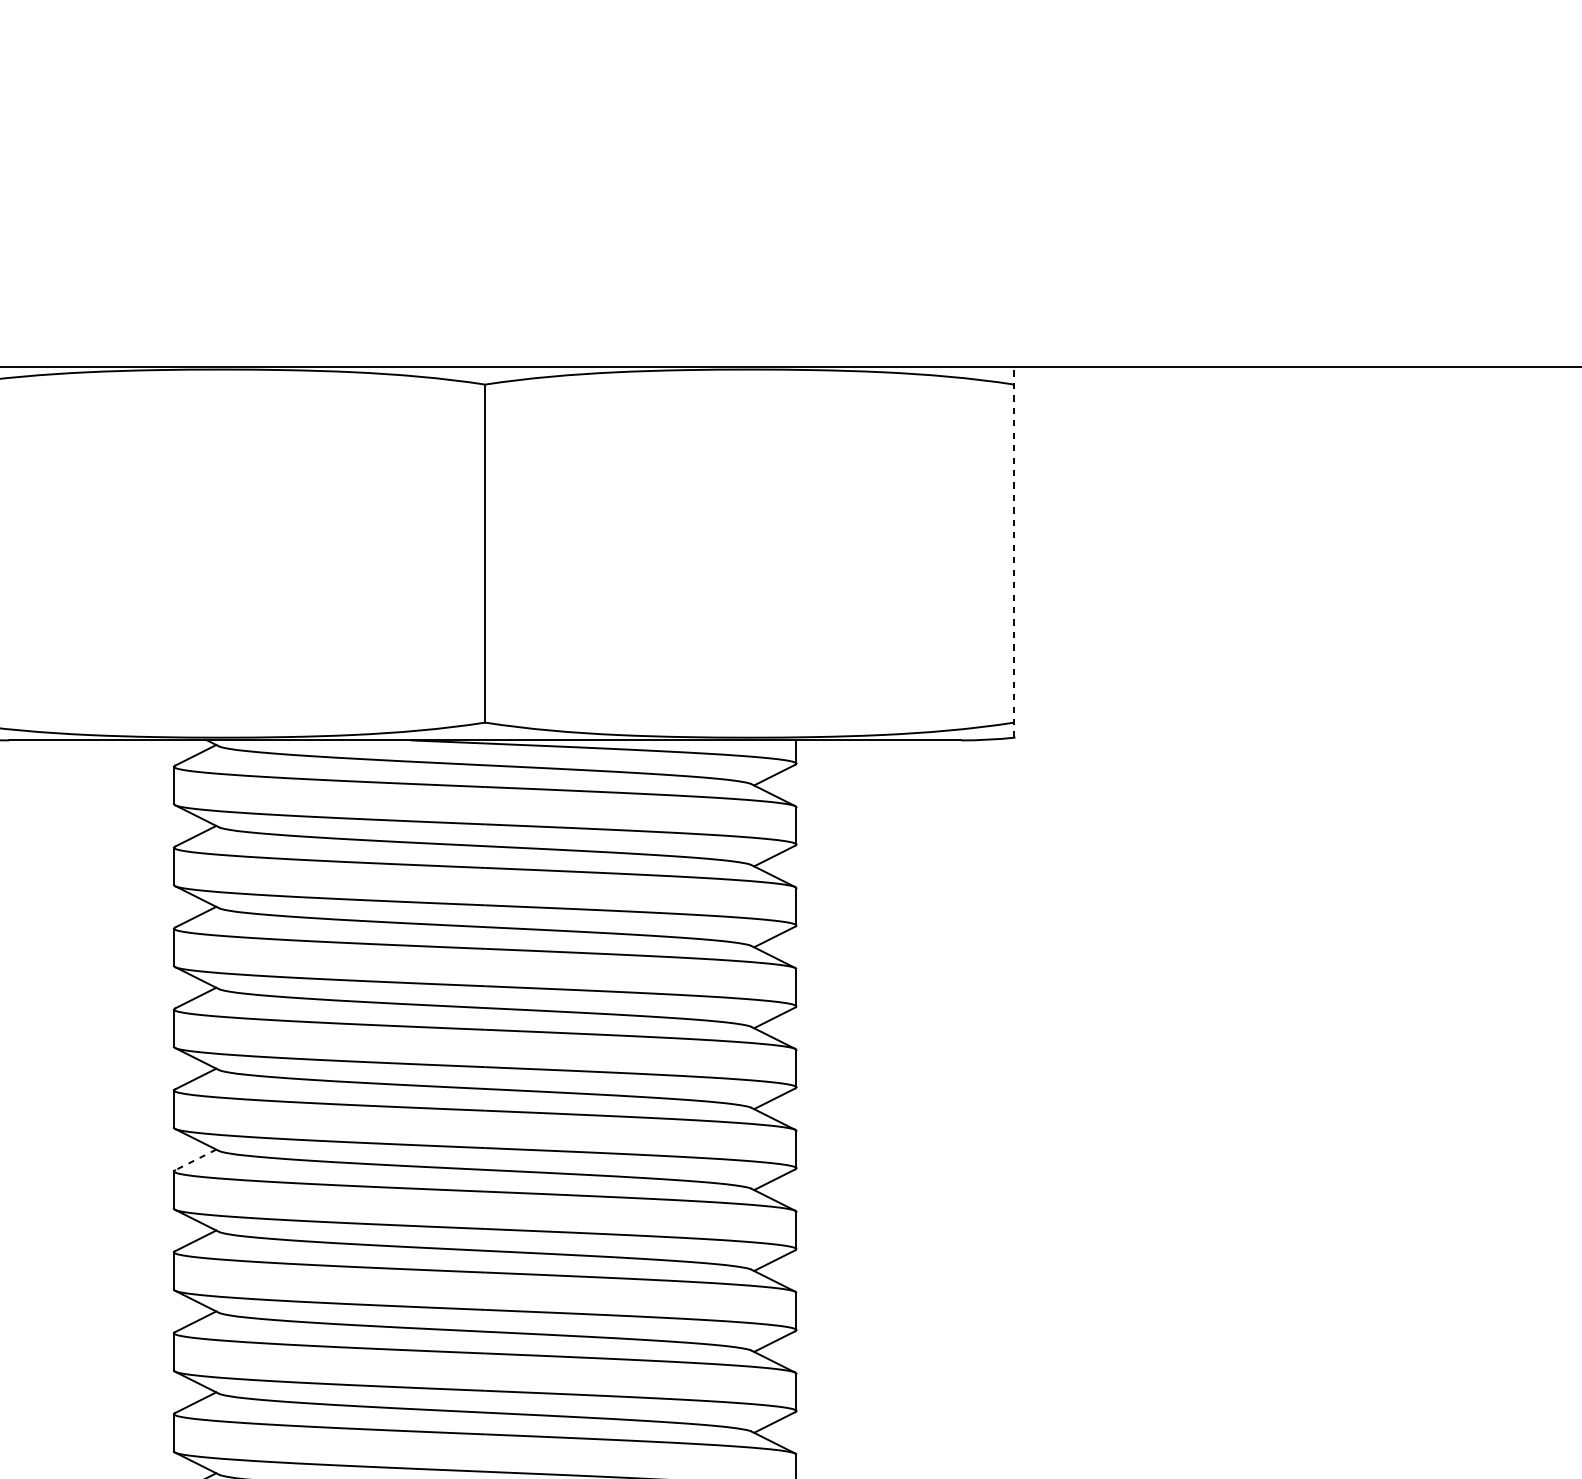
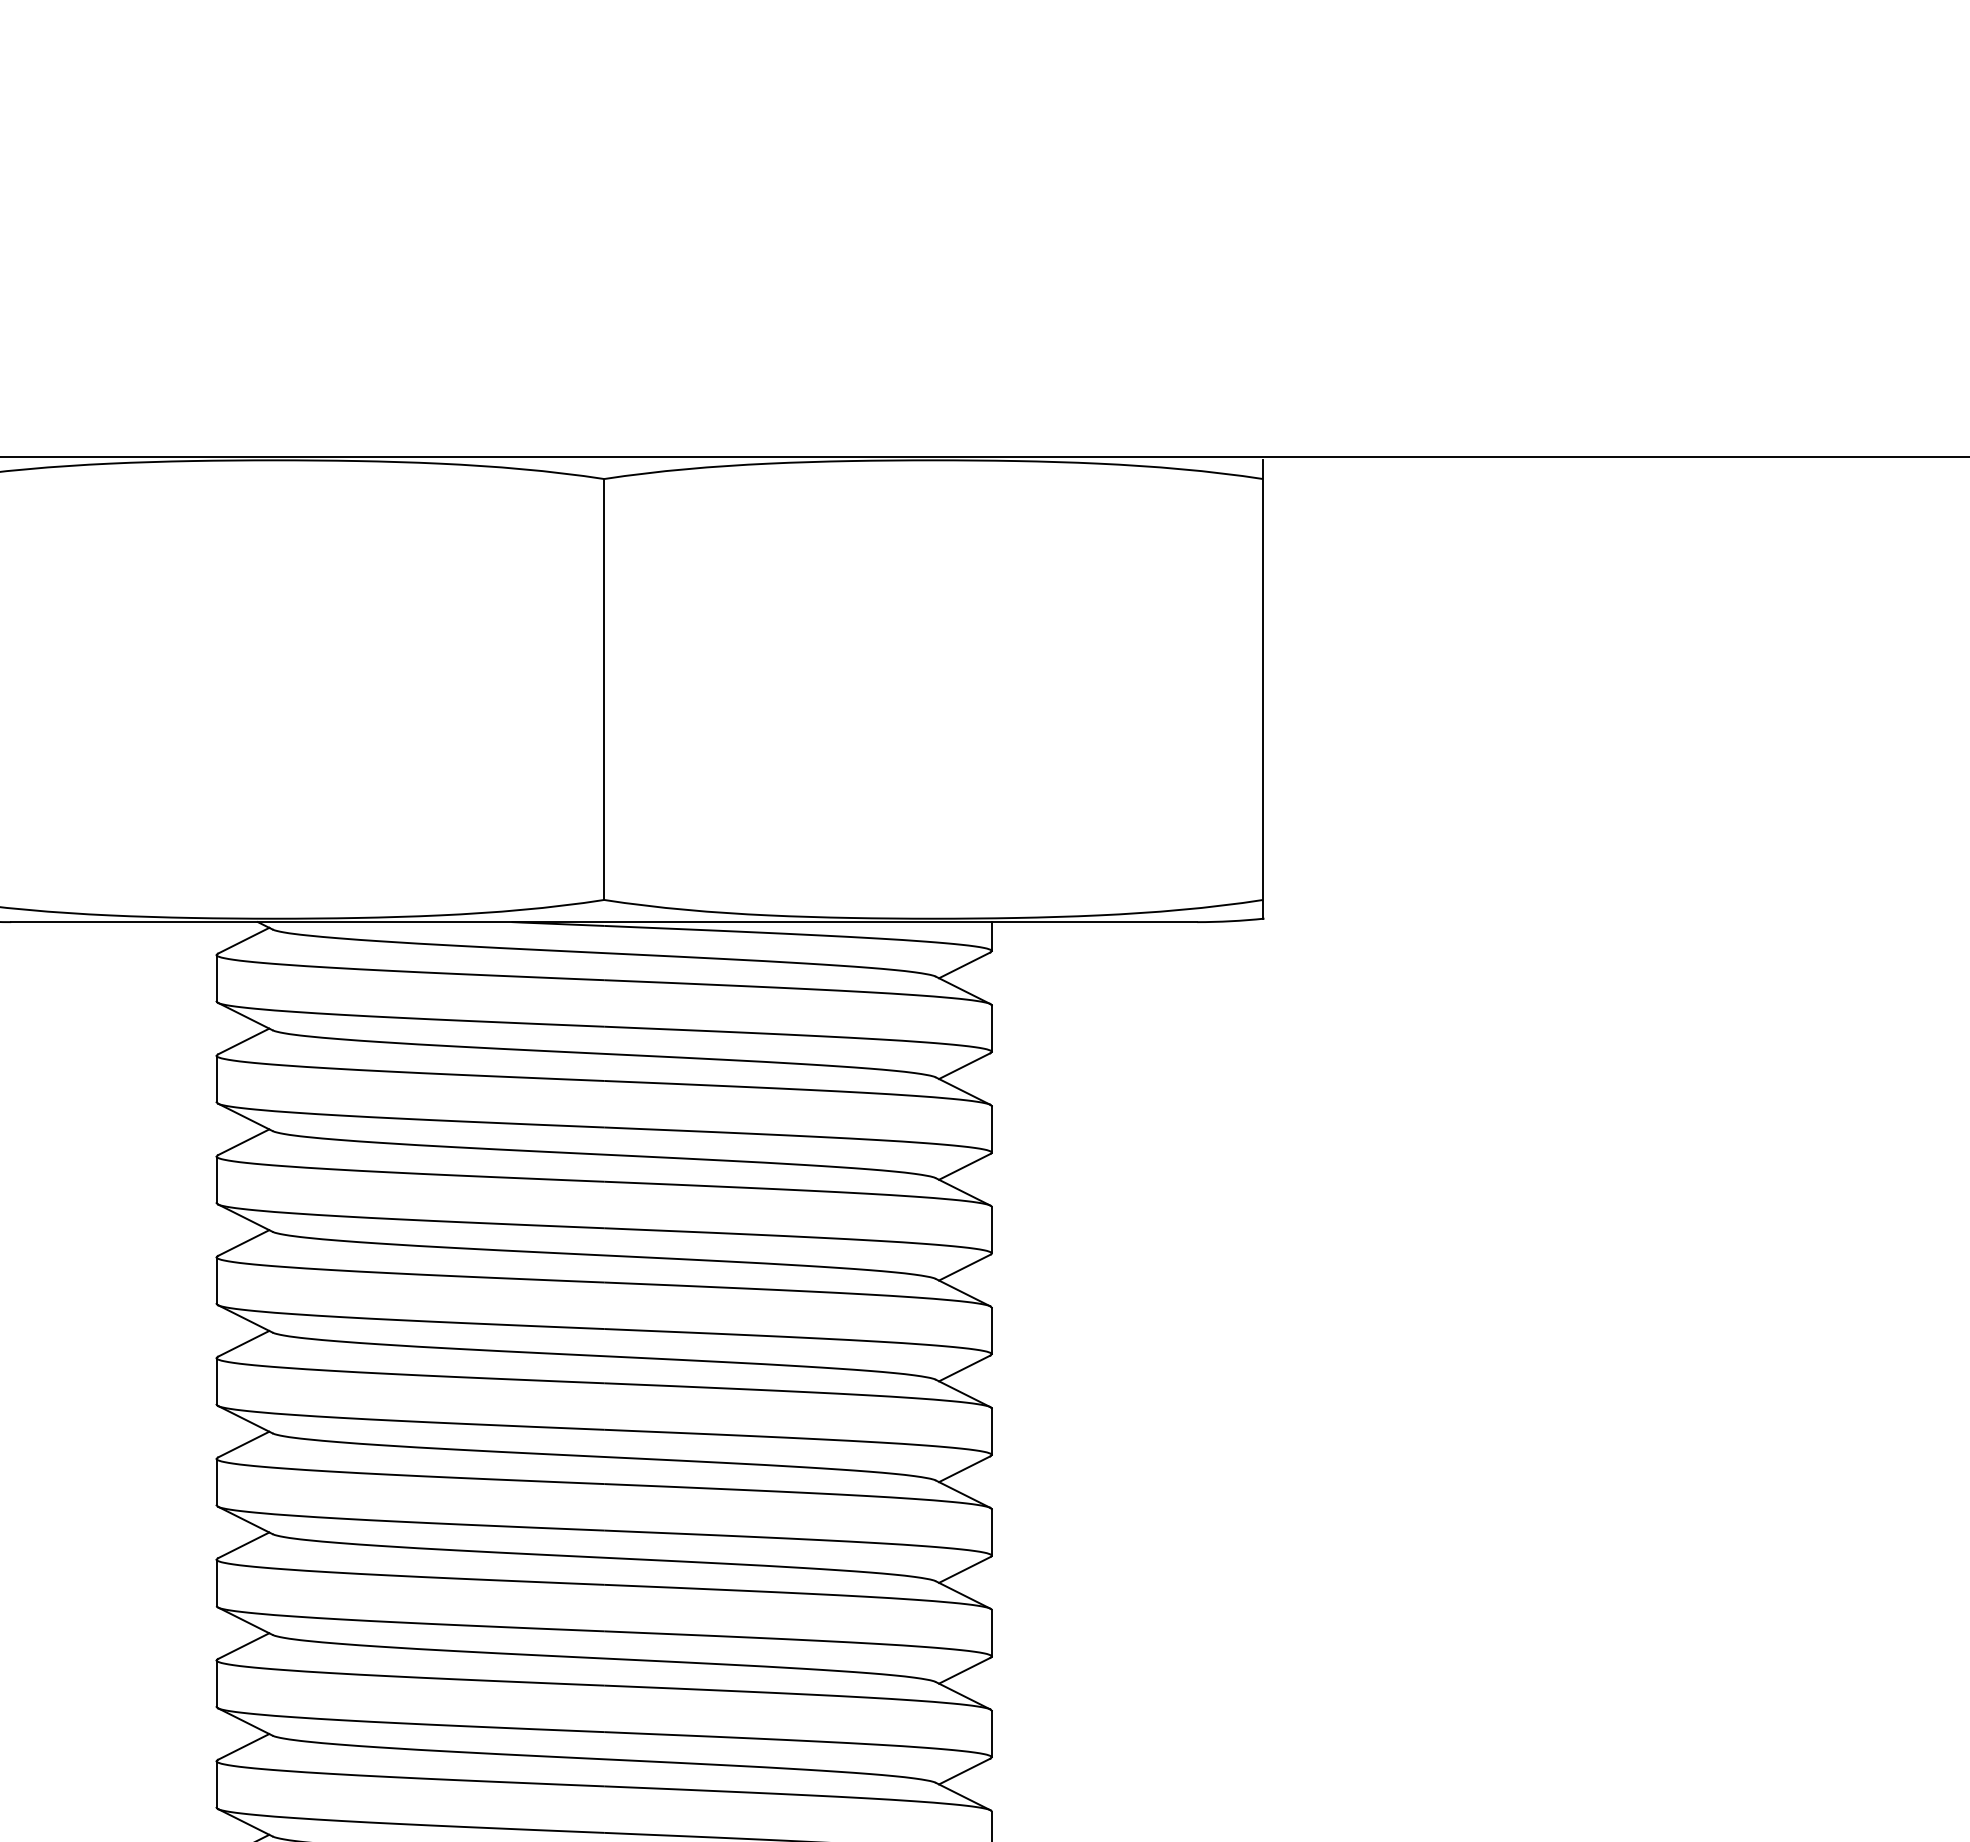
line: (1014, 553) -> (1263, 689), dashed -> solid
line: (195, 1159) -> (243, 1444), dashed -> solid

